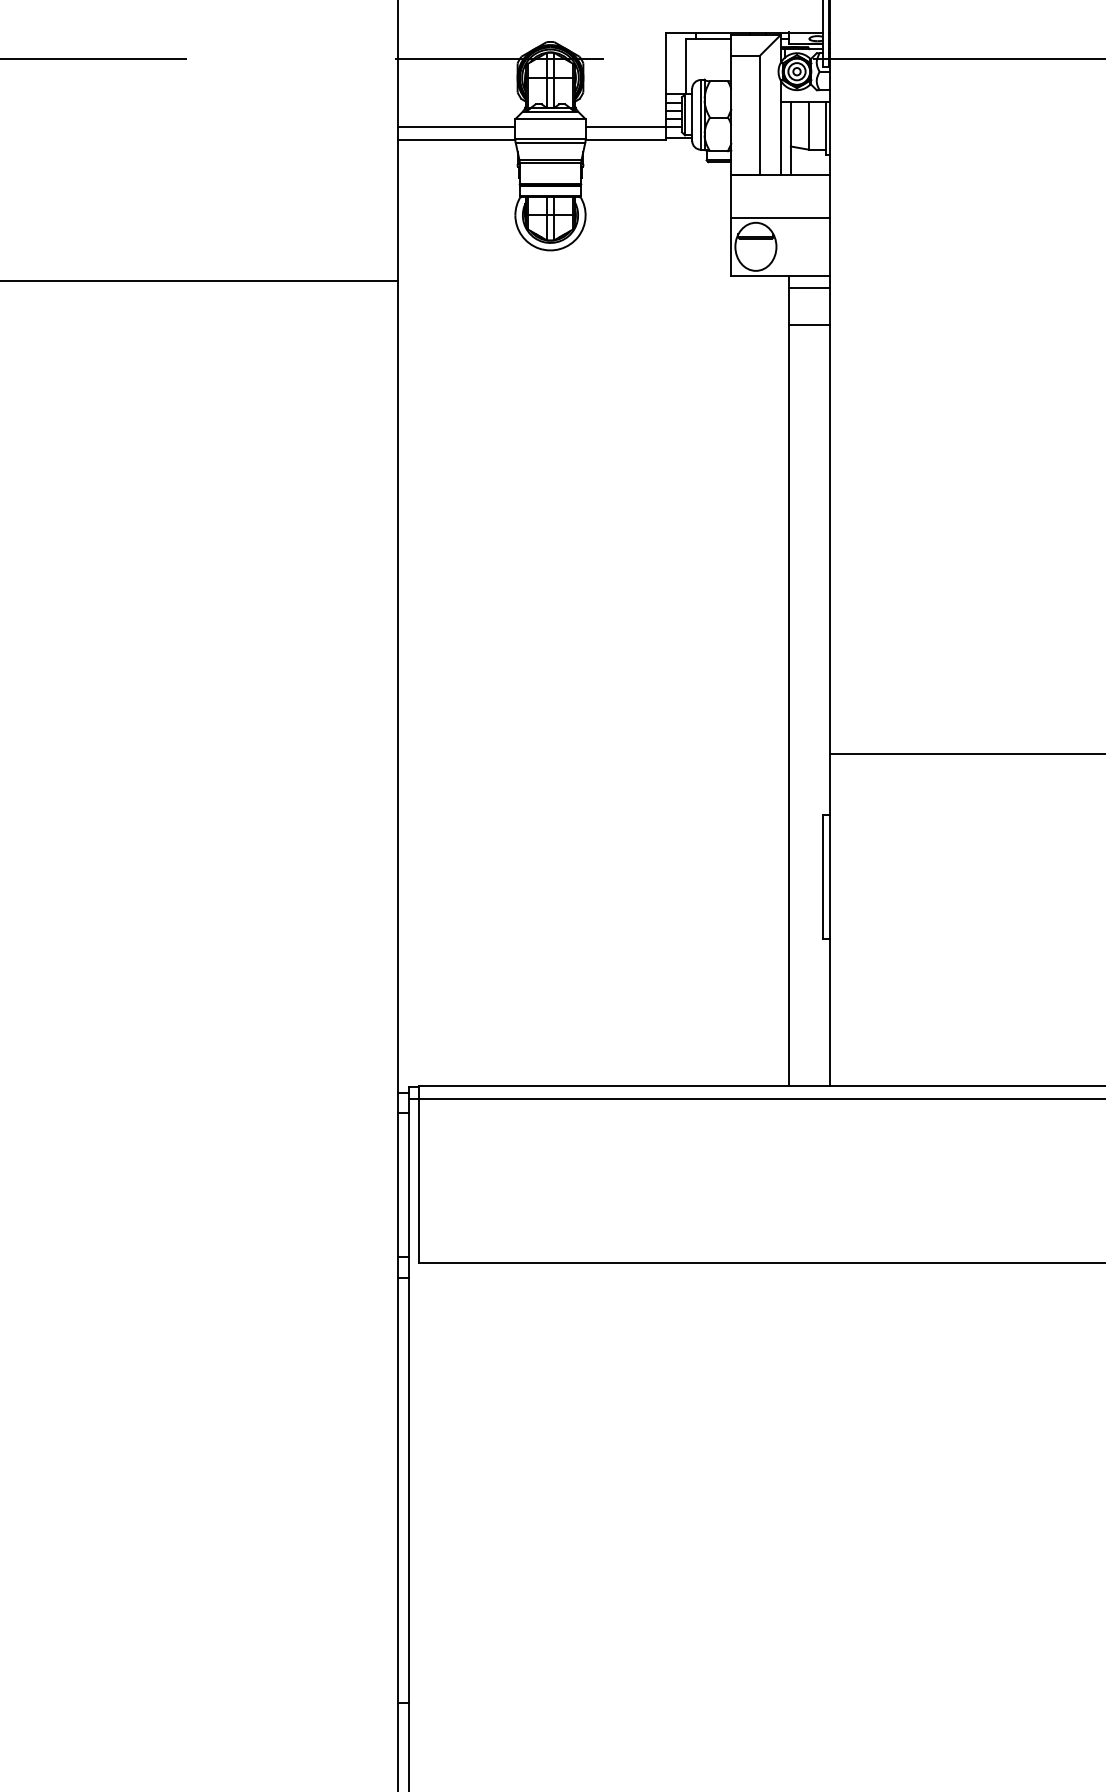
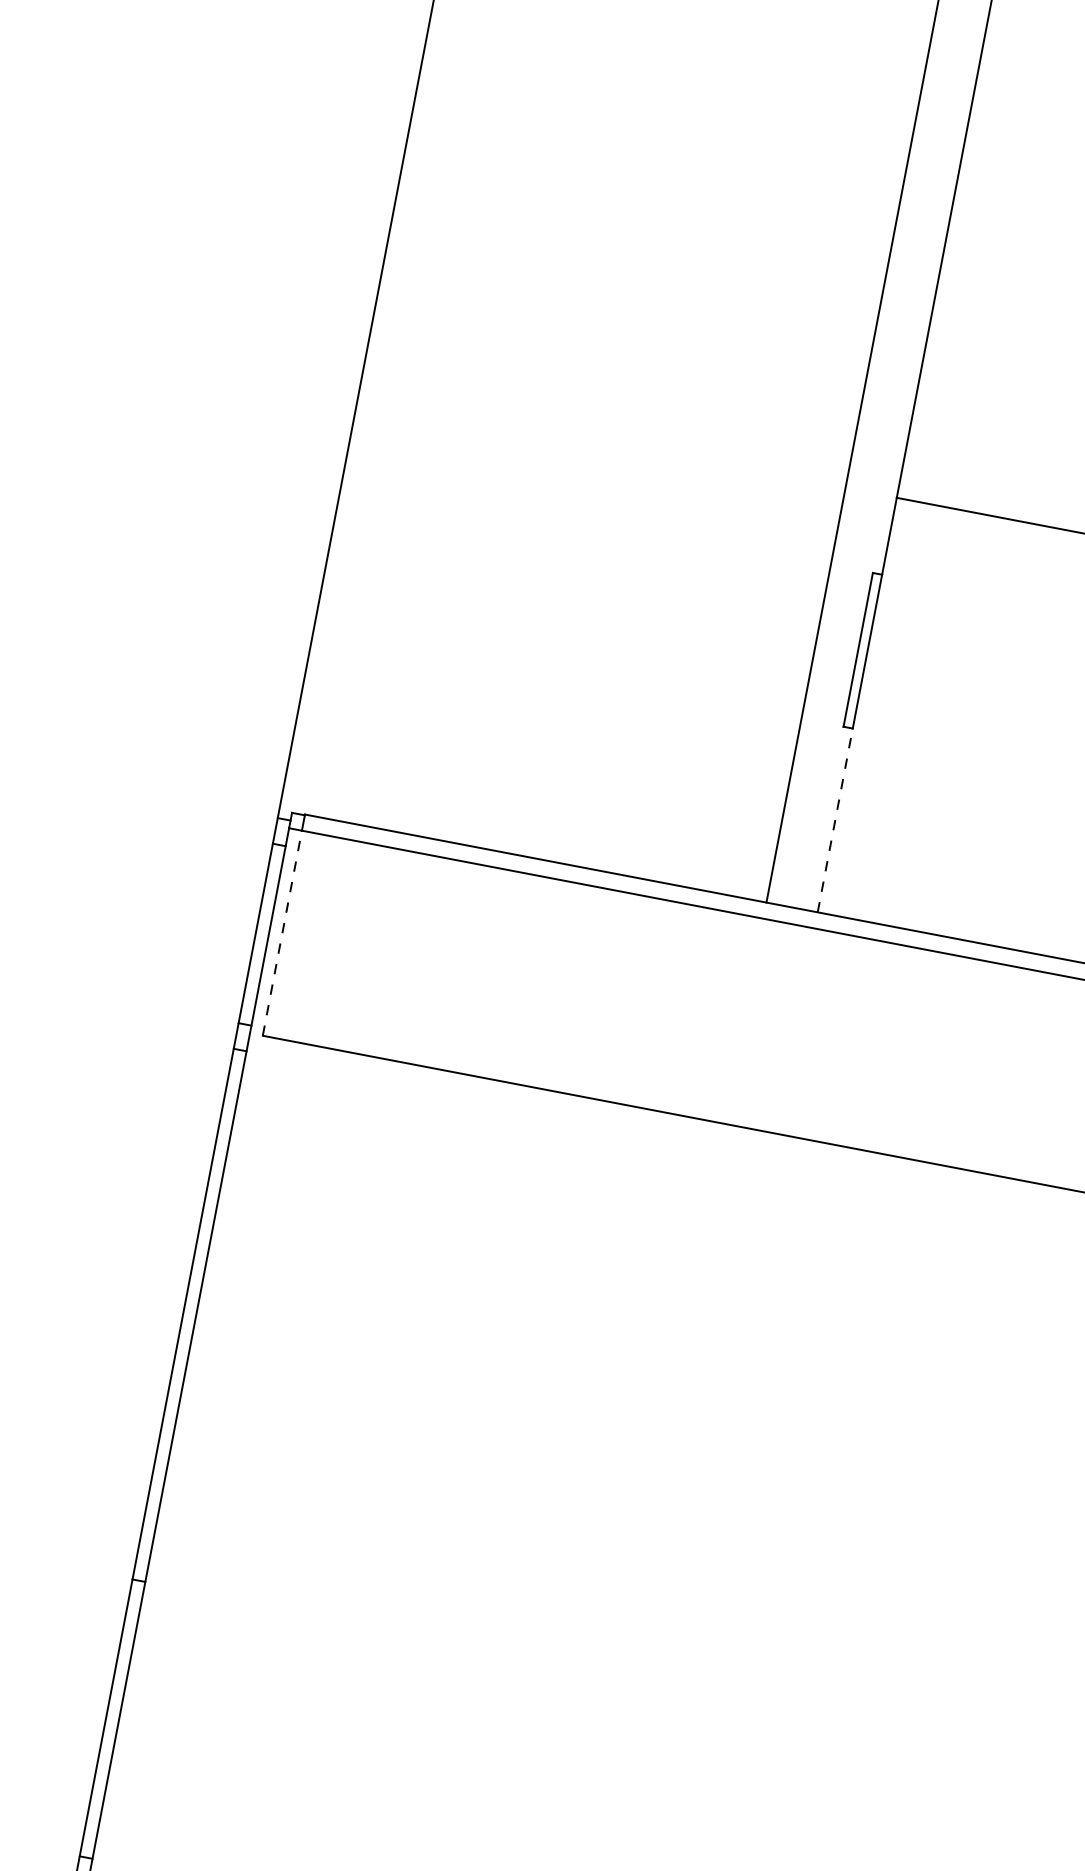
line: (829, 1012) -> (834, 820), solid -> dashed
line: (419, 1180) -> (283, 932), solid -> dashed

